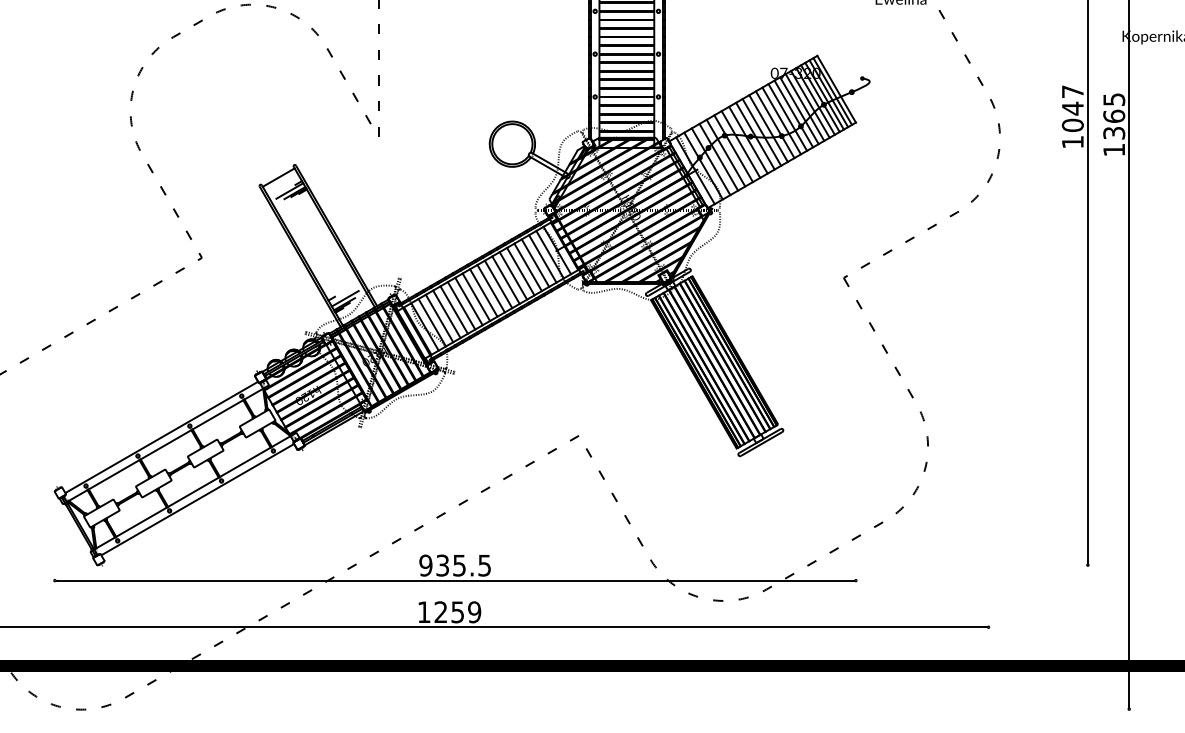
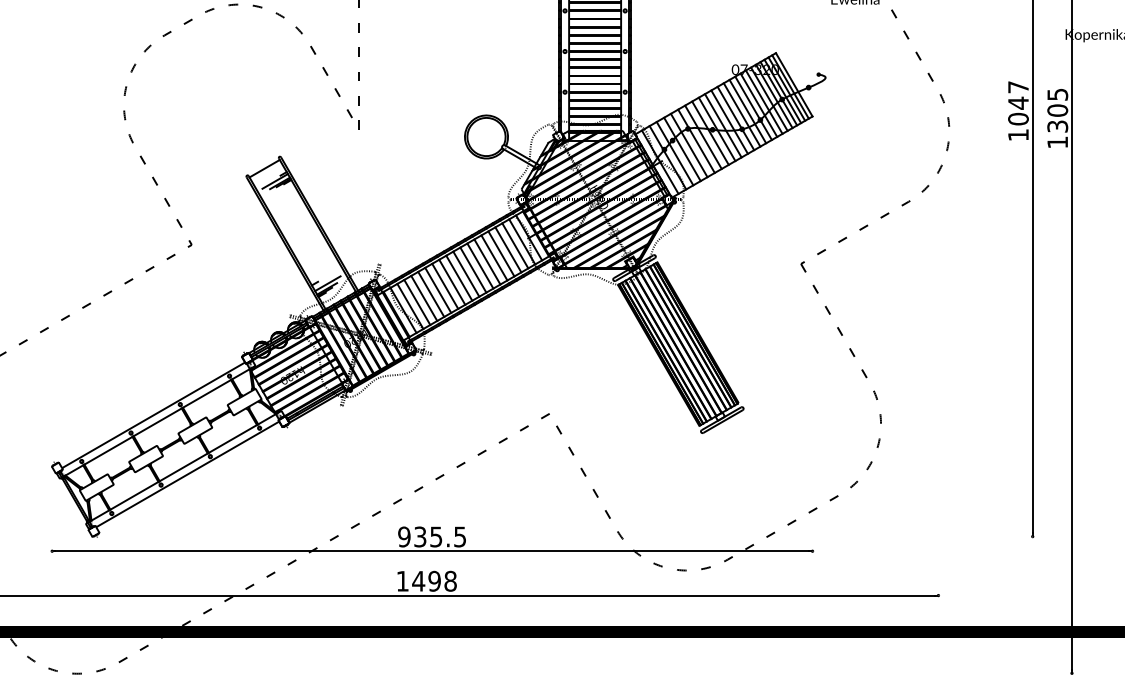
text: (1113, 116) -> (1057, 110), 1365 -> 1305
text: (457, 611) -> (434, 580), 1259 -> 1498

